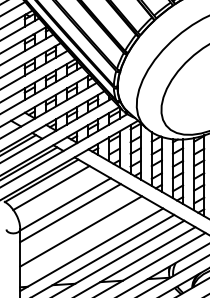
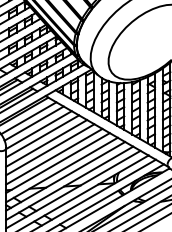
line: (57, 195) -> (33, 123), added
line: (75, 222) -> (46, 143), added
line: (86, 240) -> (54, 156), added

